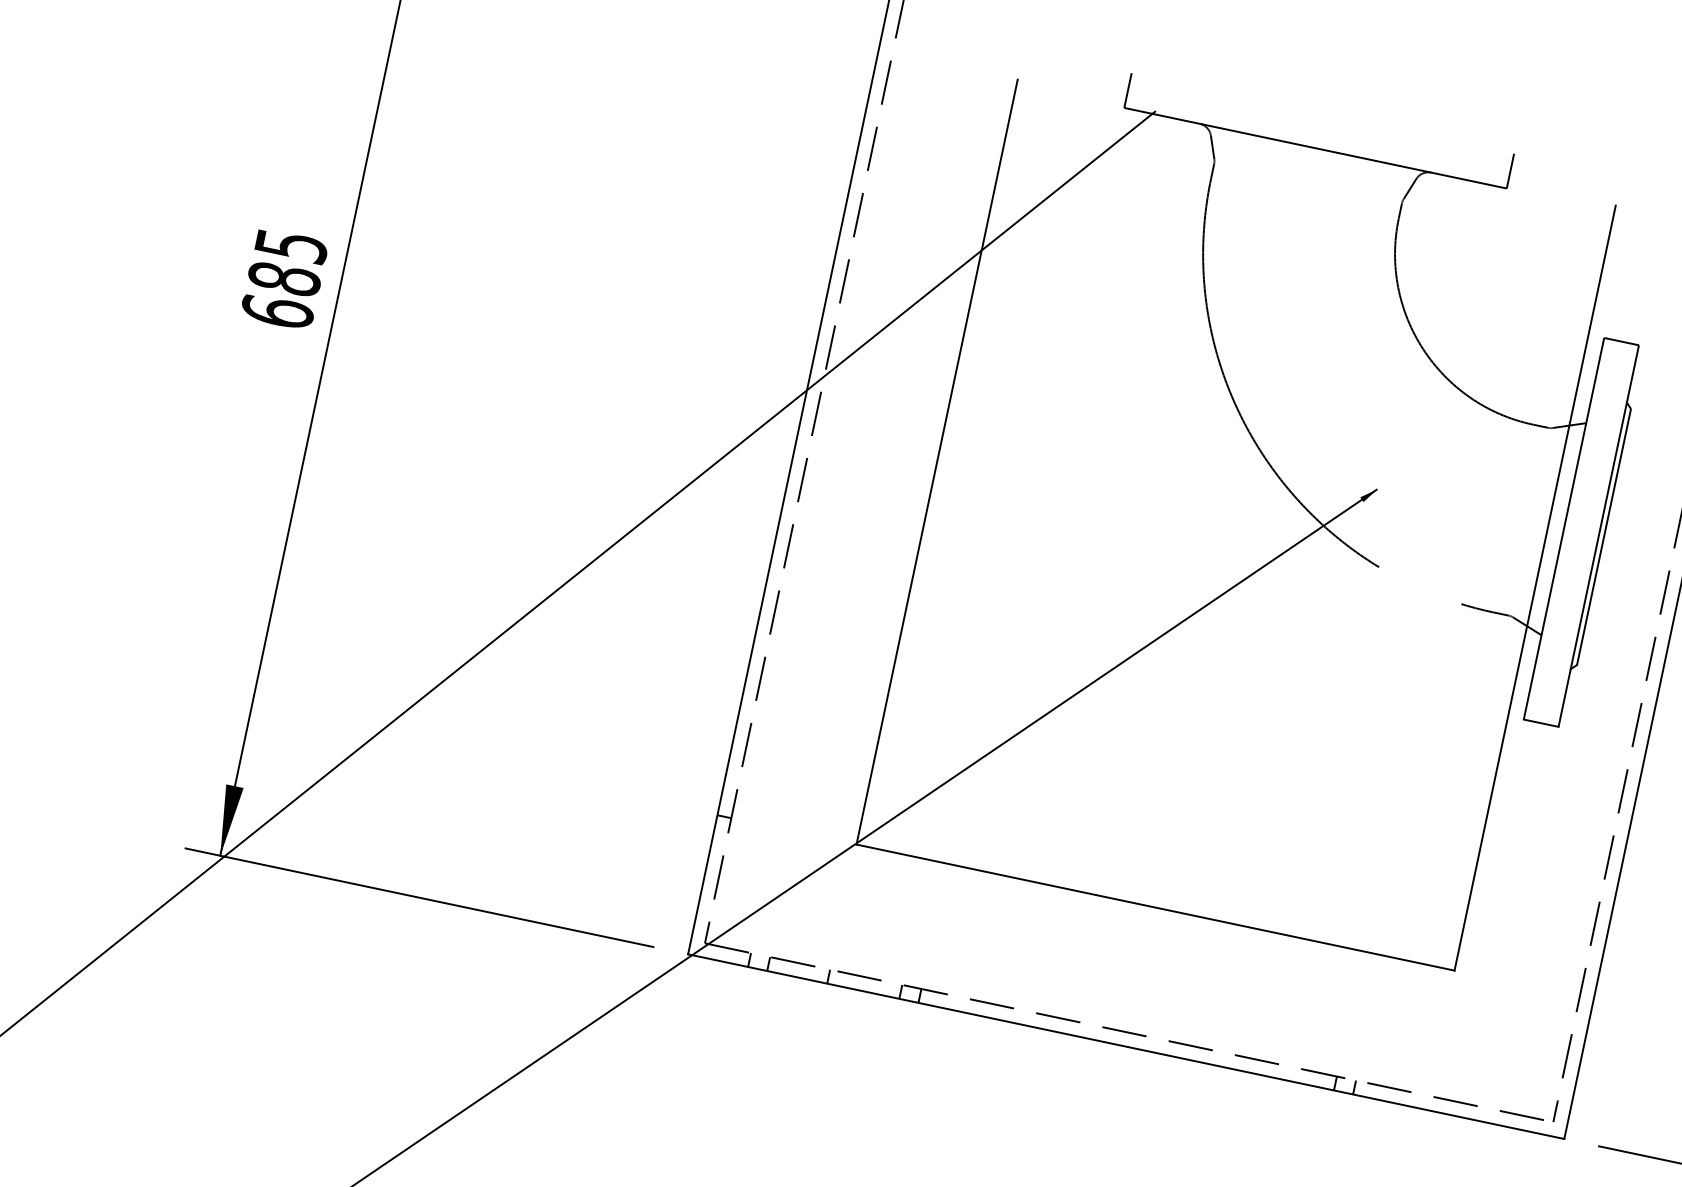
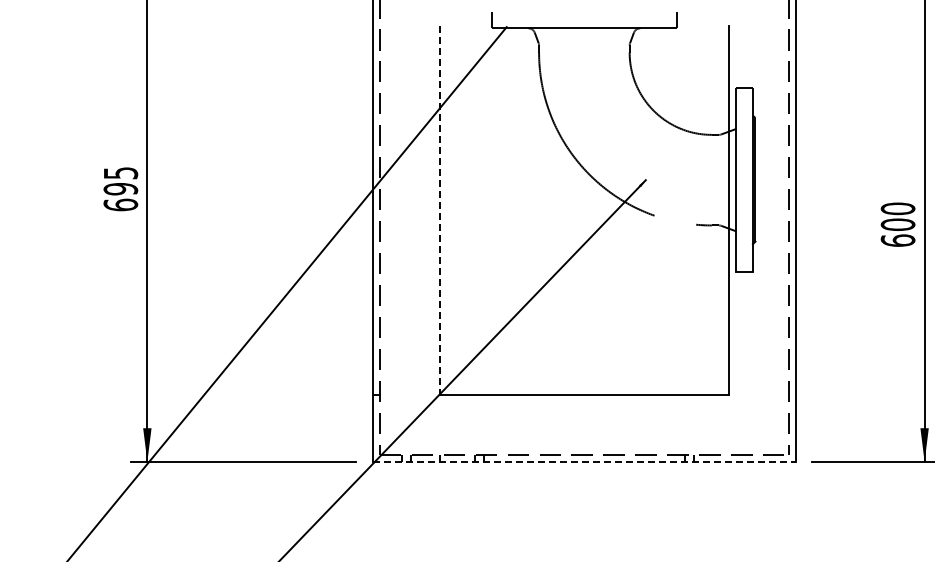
text: (284, 277) -> (120, 188), 685 -> 695
line: (937, 462) -> (440, 210), solid -> dashed
line: (1126, 1046) -> (584, 461), solid -> dashed

